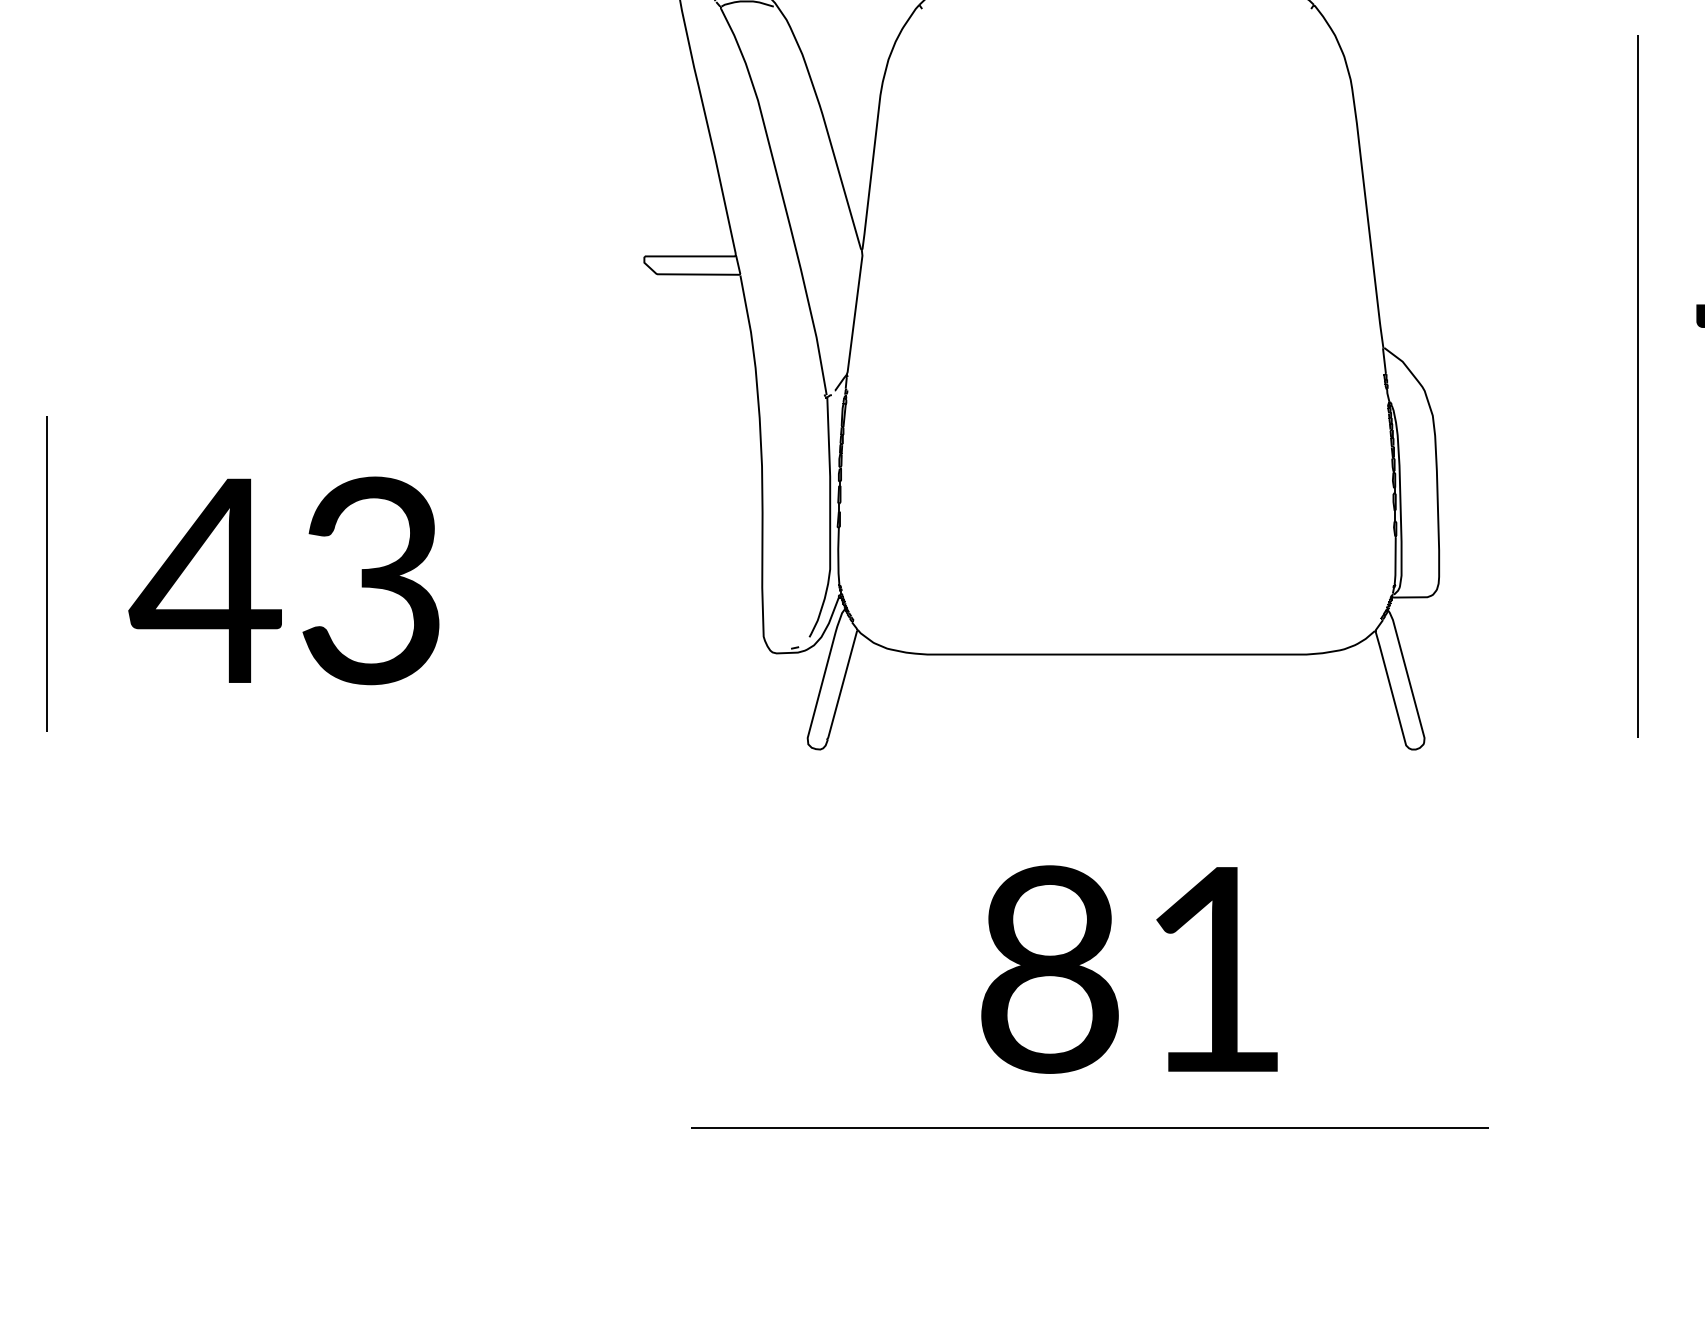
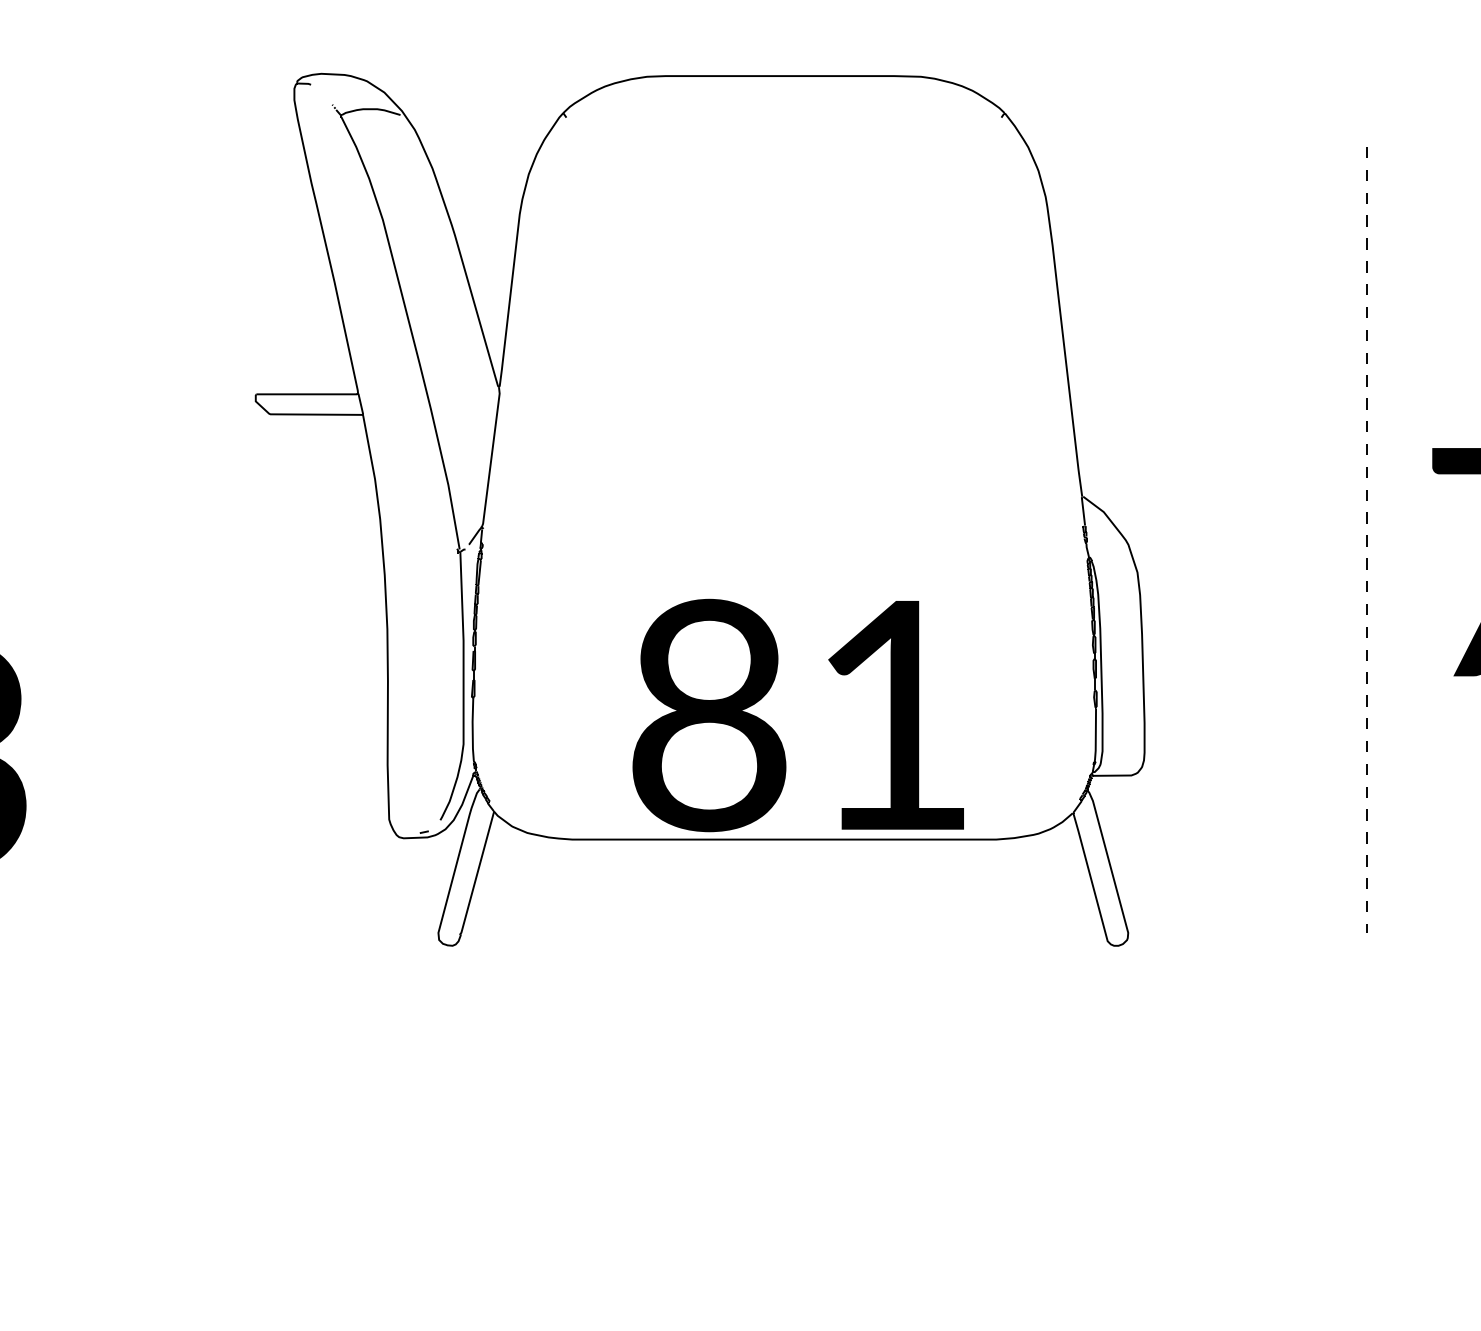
line: (1637, 386) -> (1366, 539), solid -> dashed
text: (1129, 969) -> (798, 715), moved

